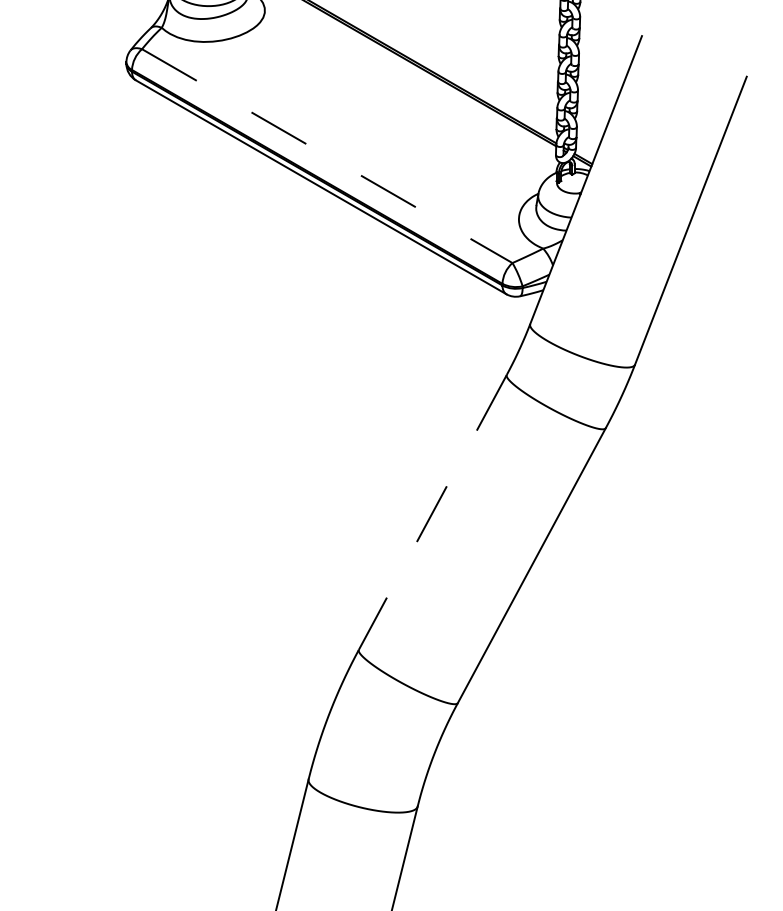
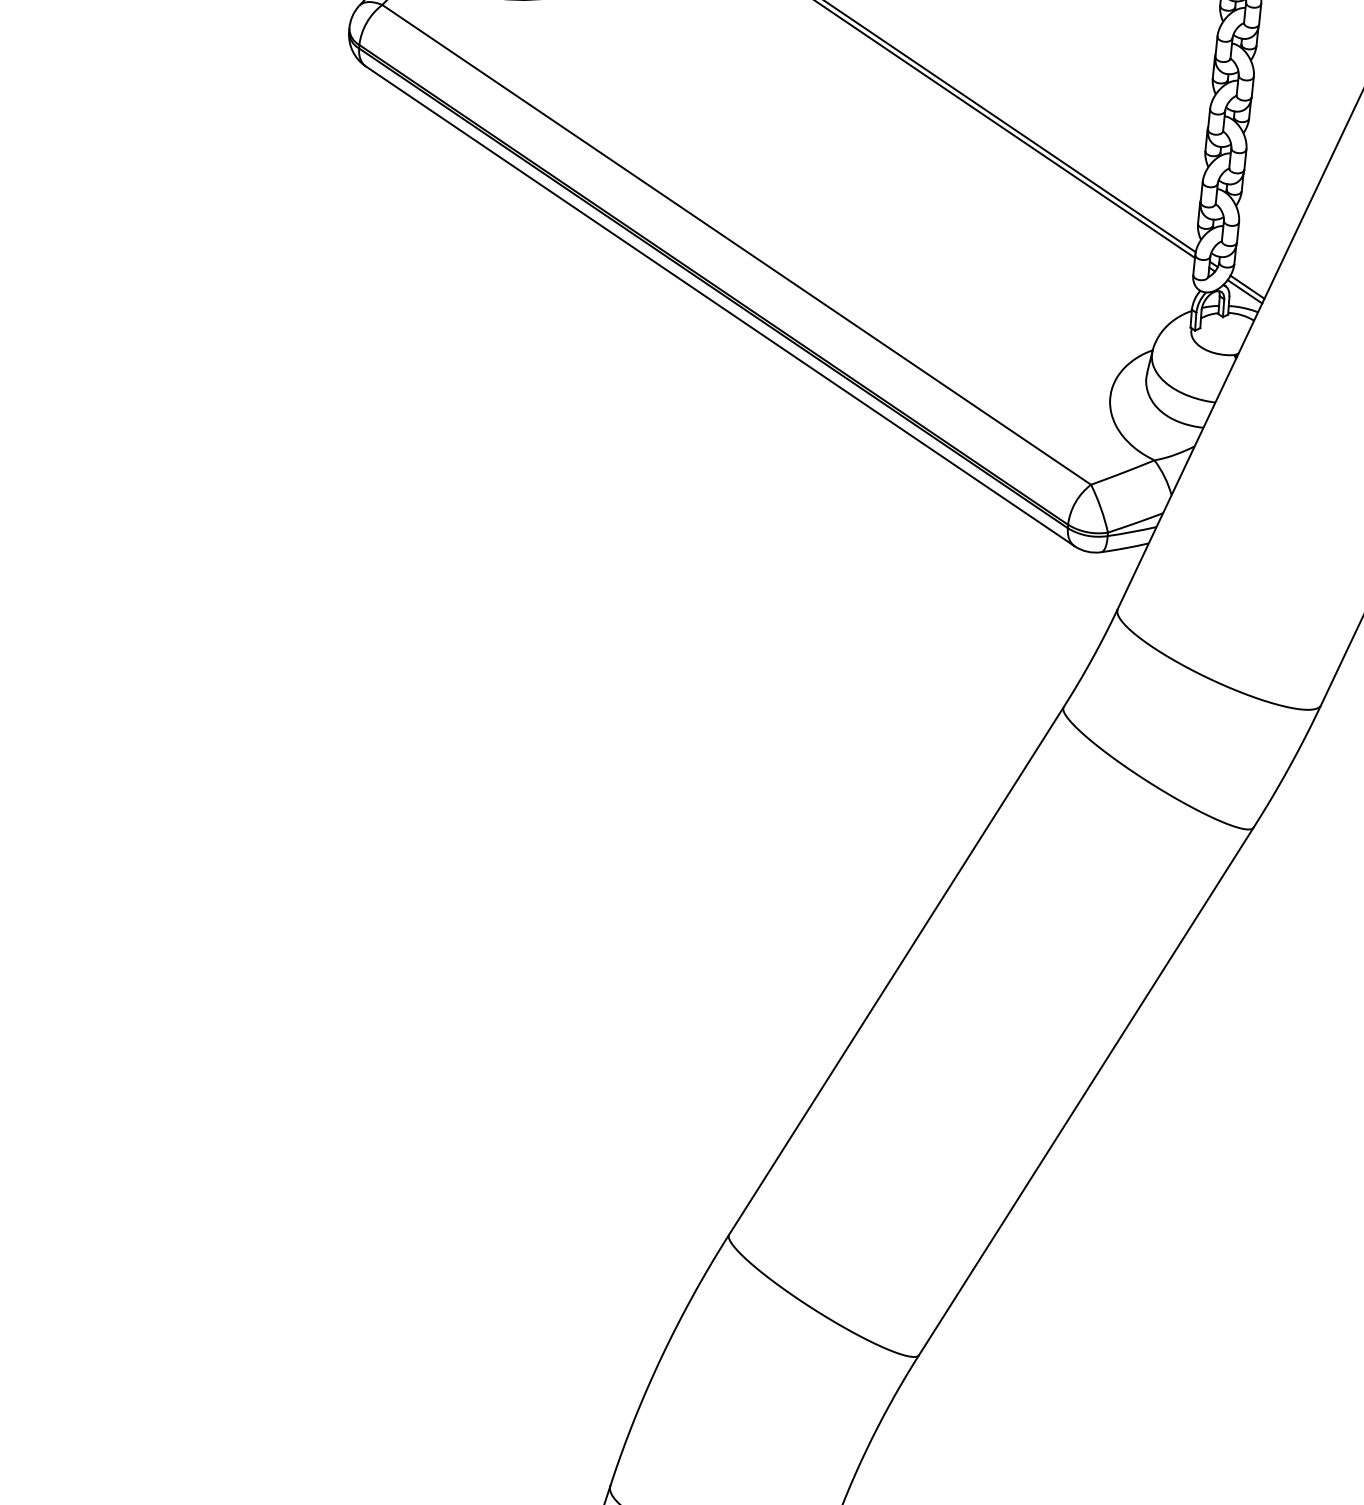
line: (327, 156) -> (737, 245), dashed -> solid
line: (432, 512) -> (895, 971), dashed -> solid

